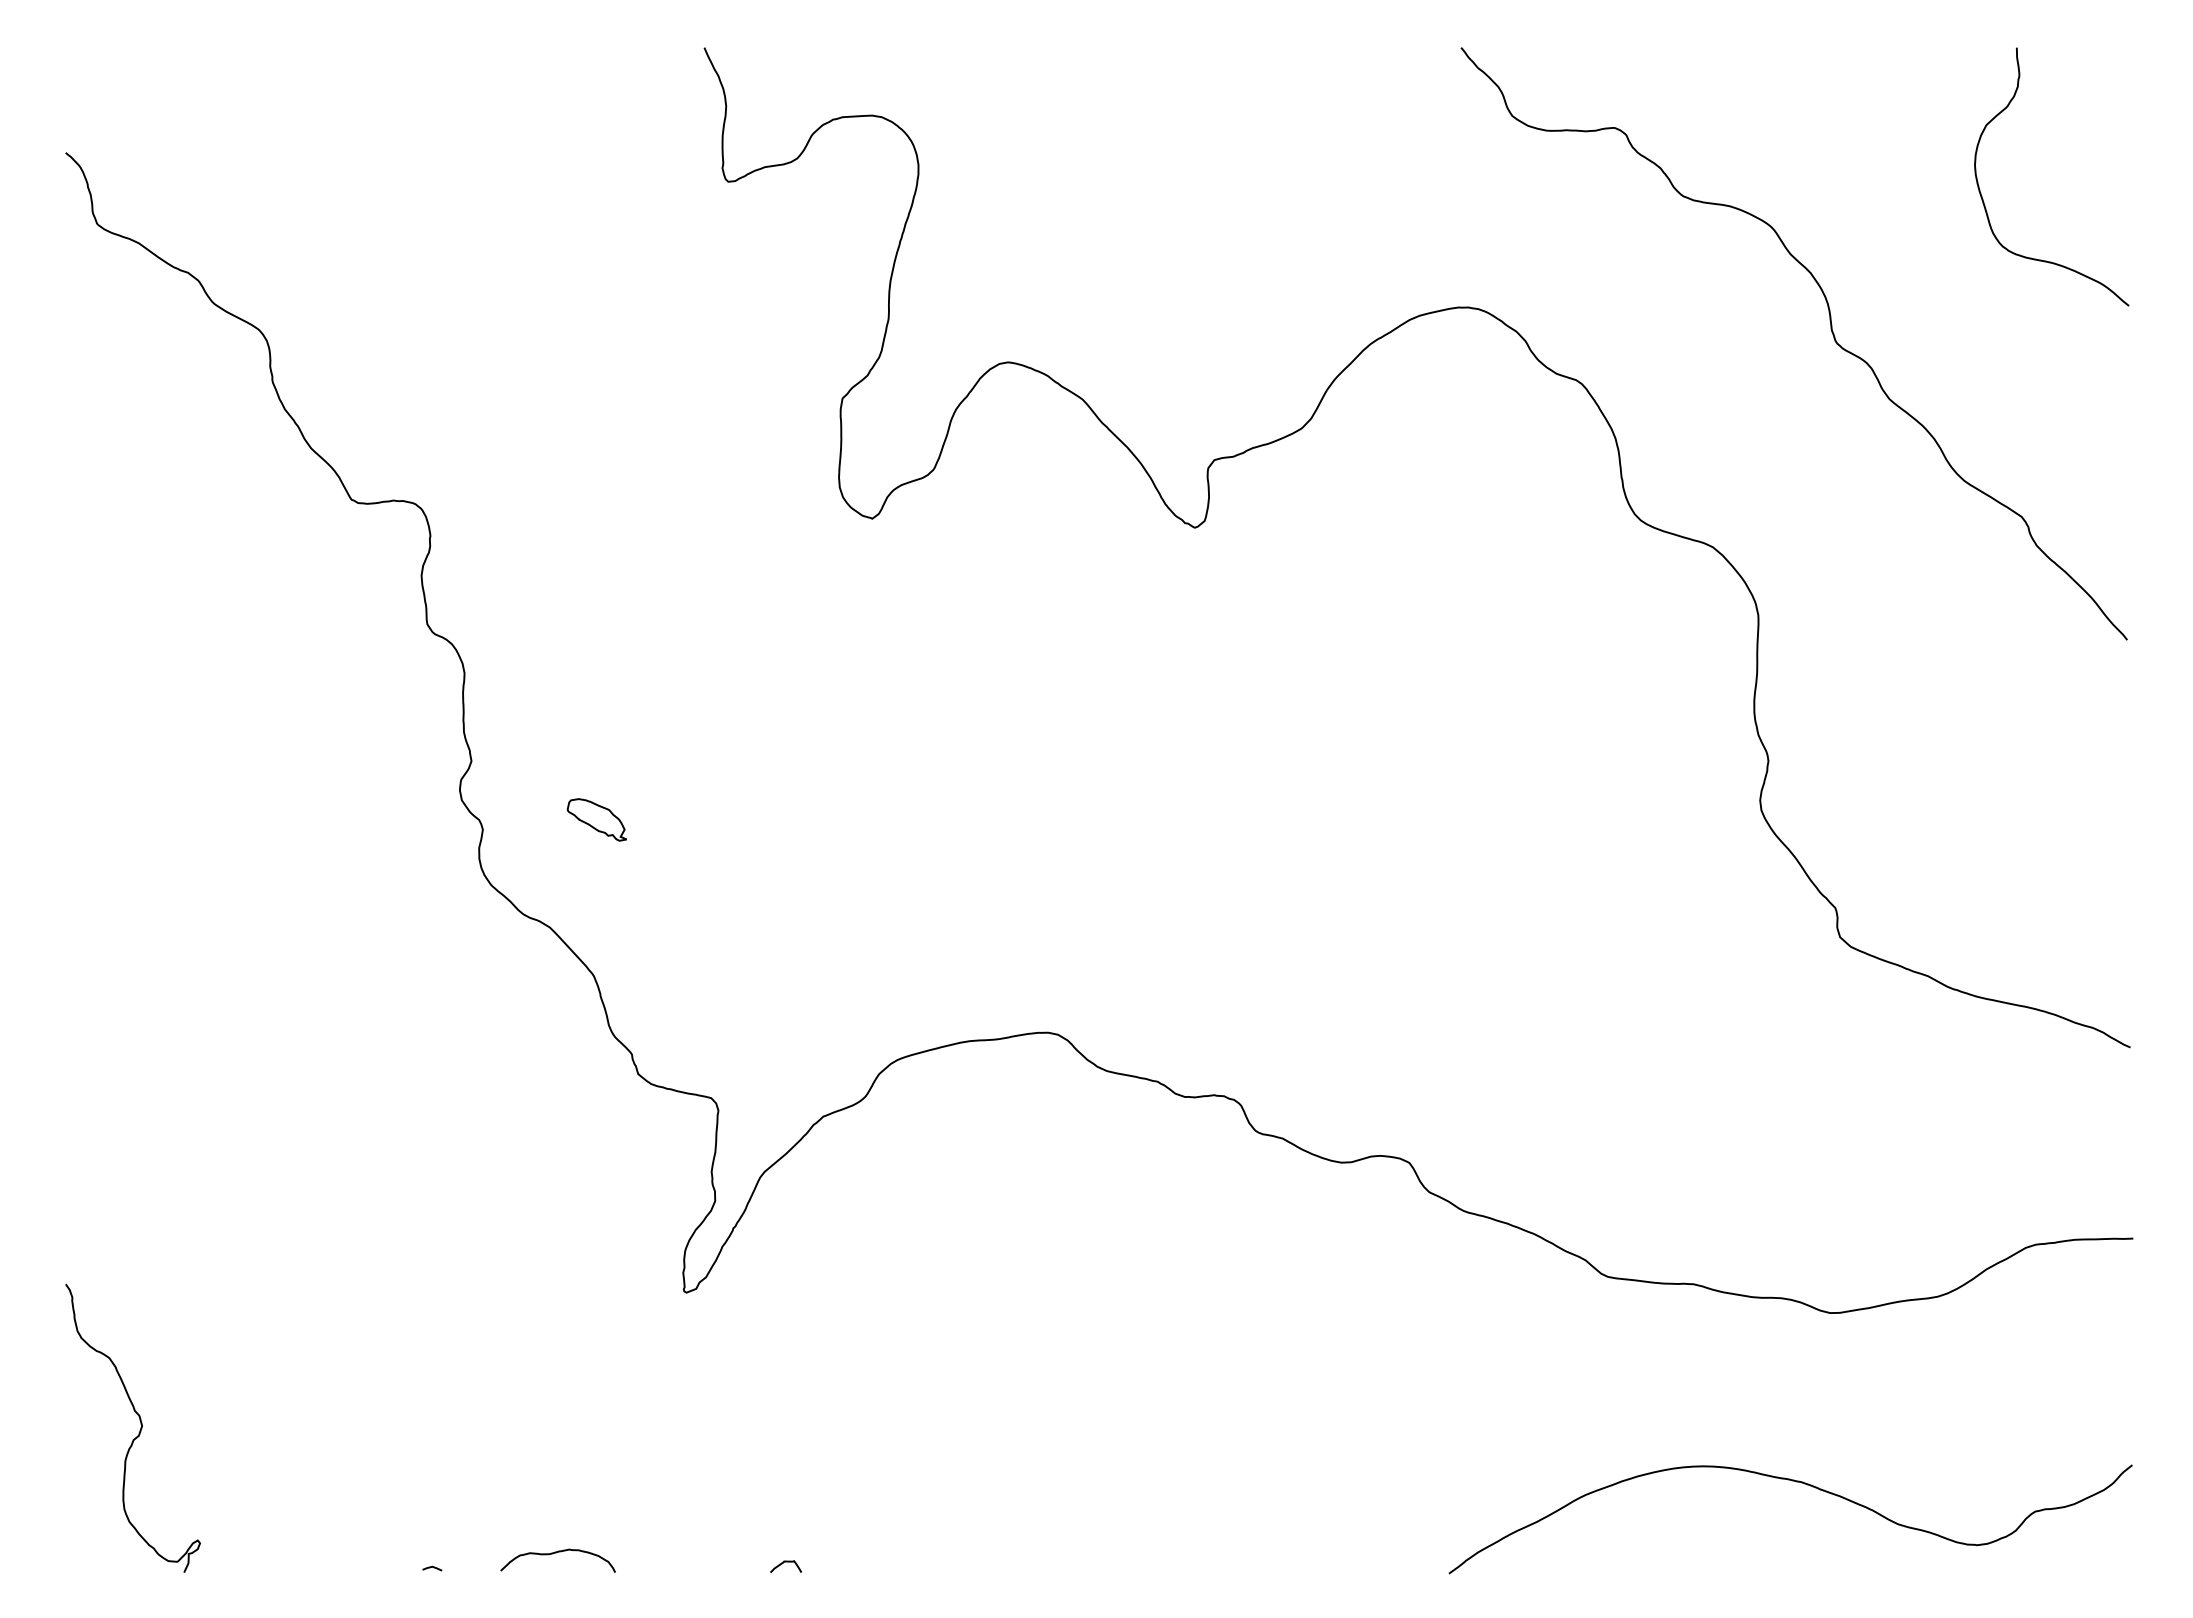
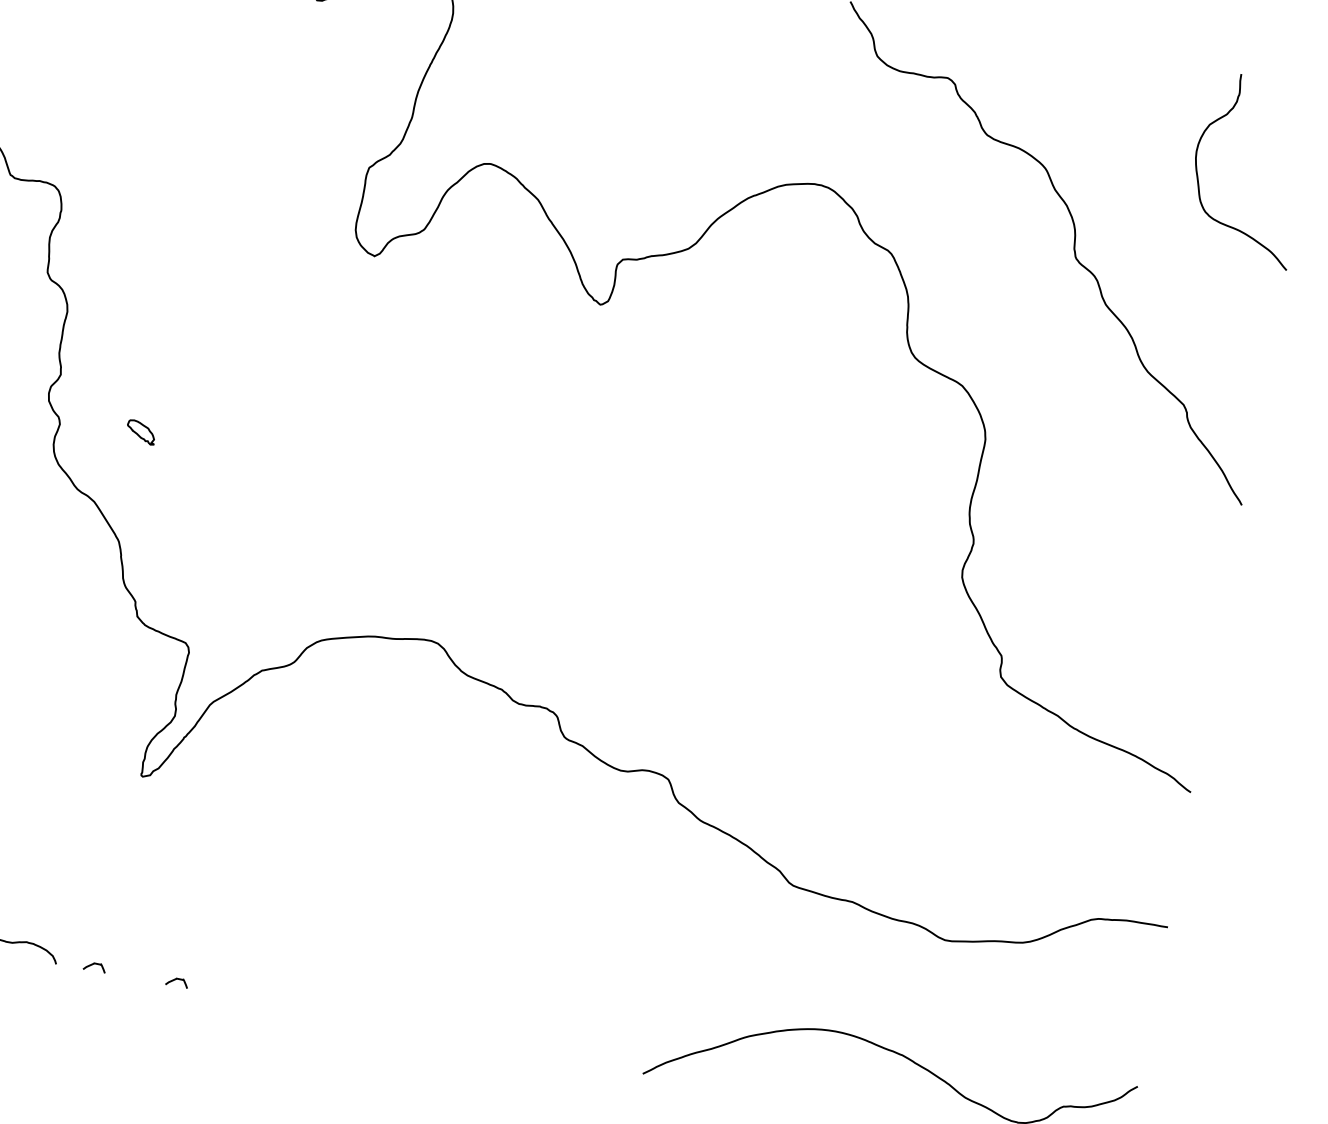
part: (596, 819) -> (141, 431), size x0.7
curve: (666, 1563) -> (93, 964), added

